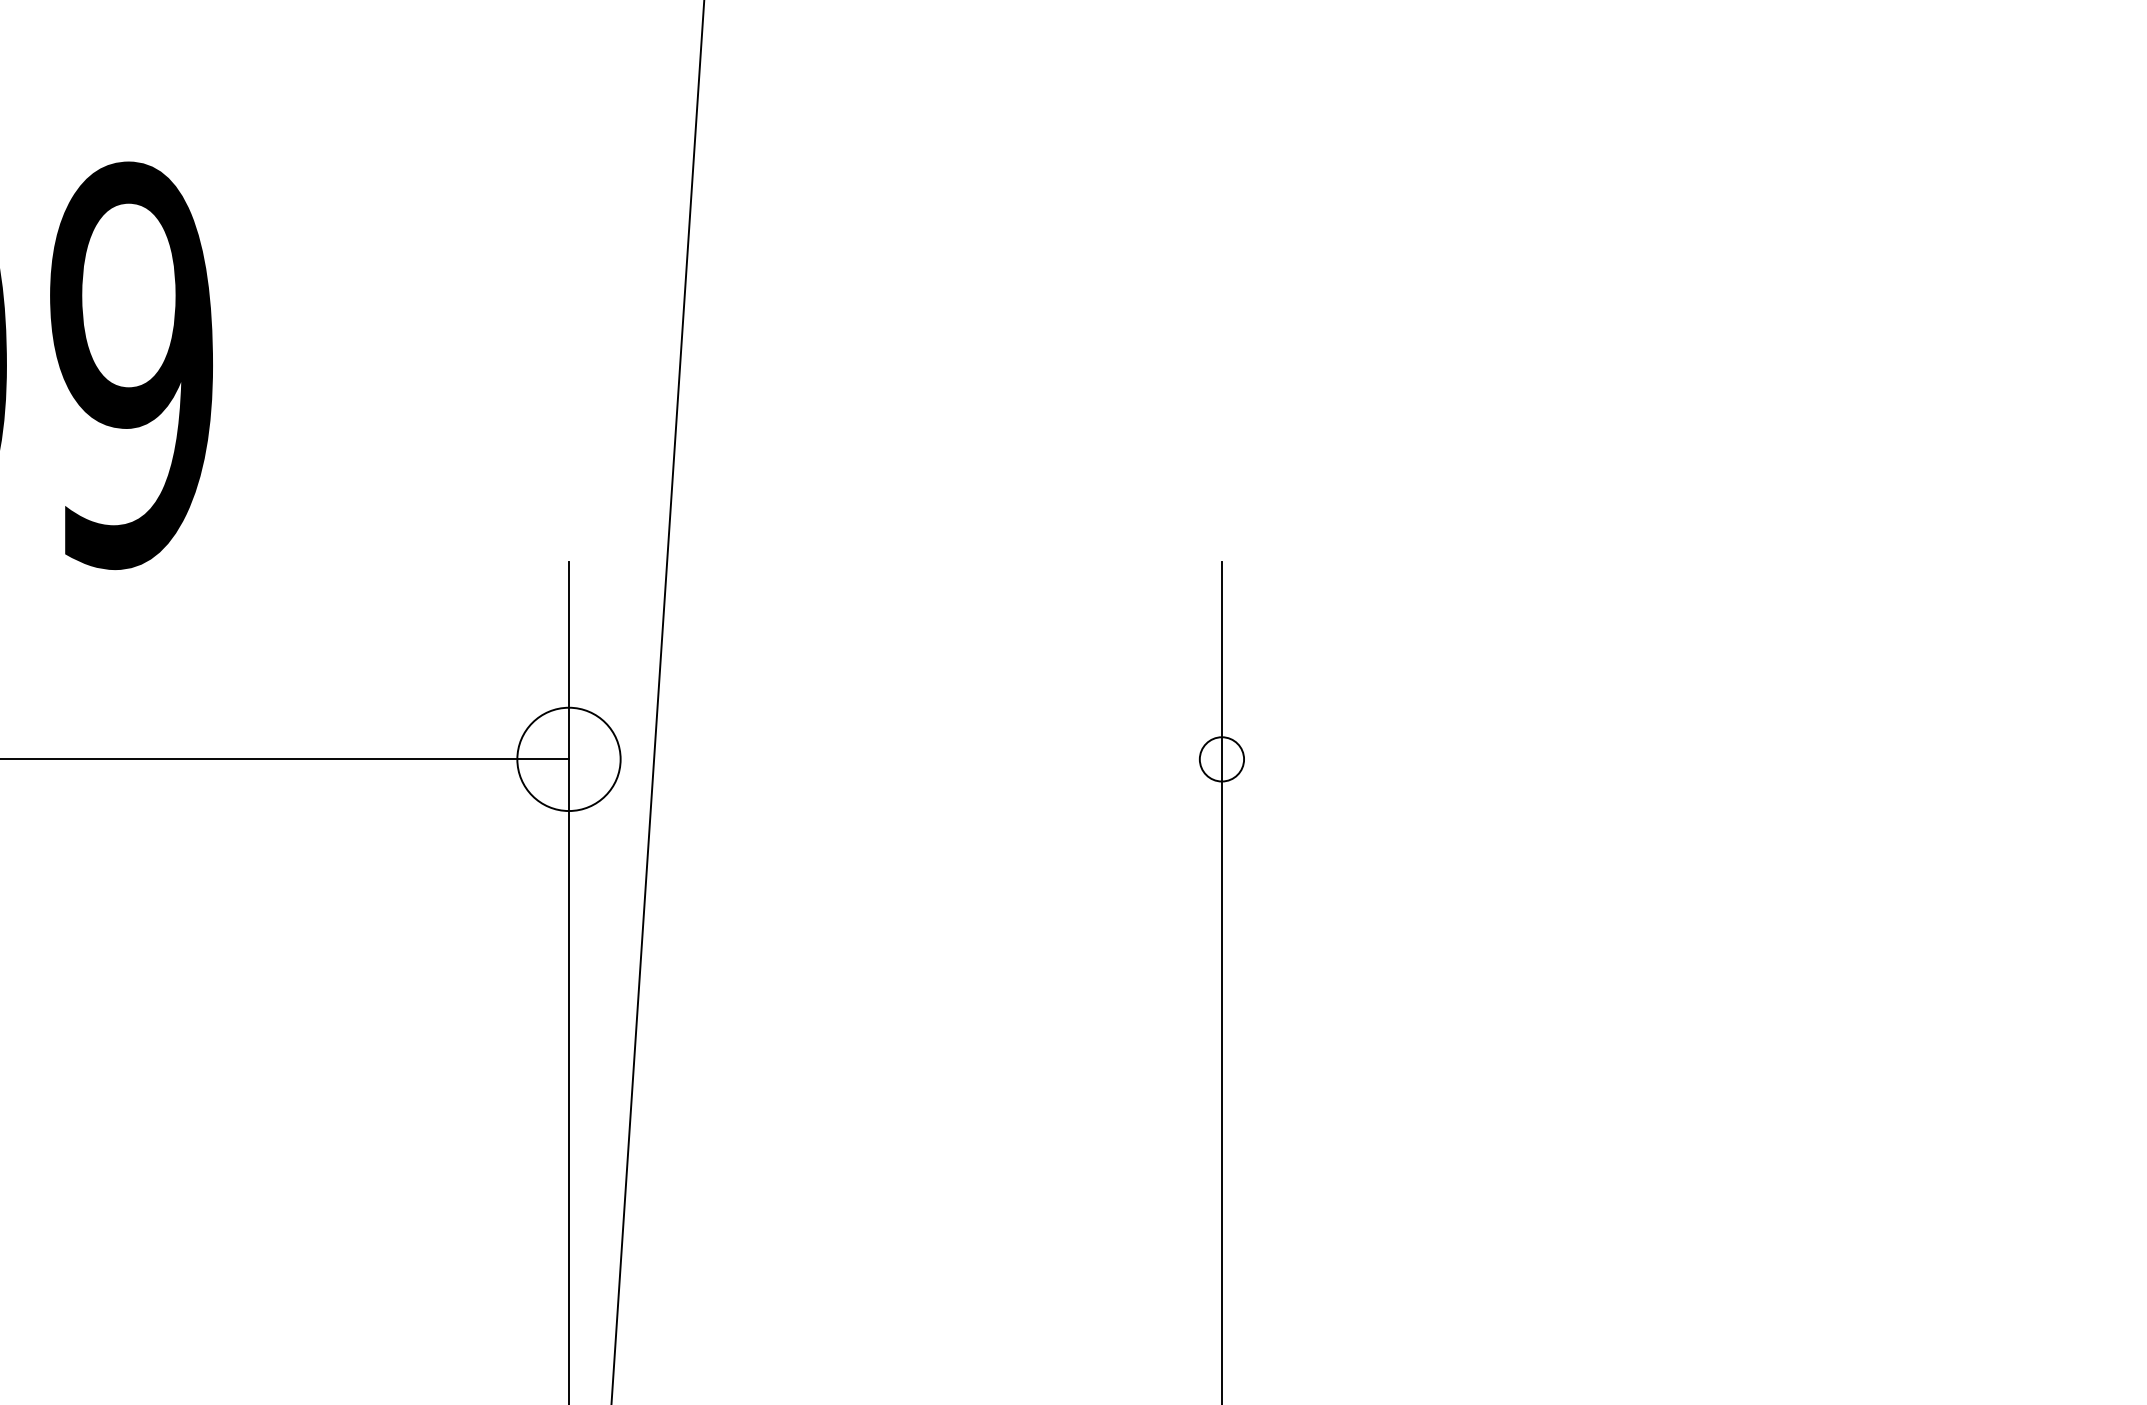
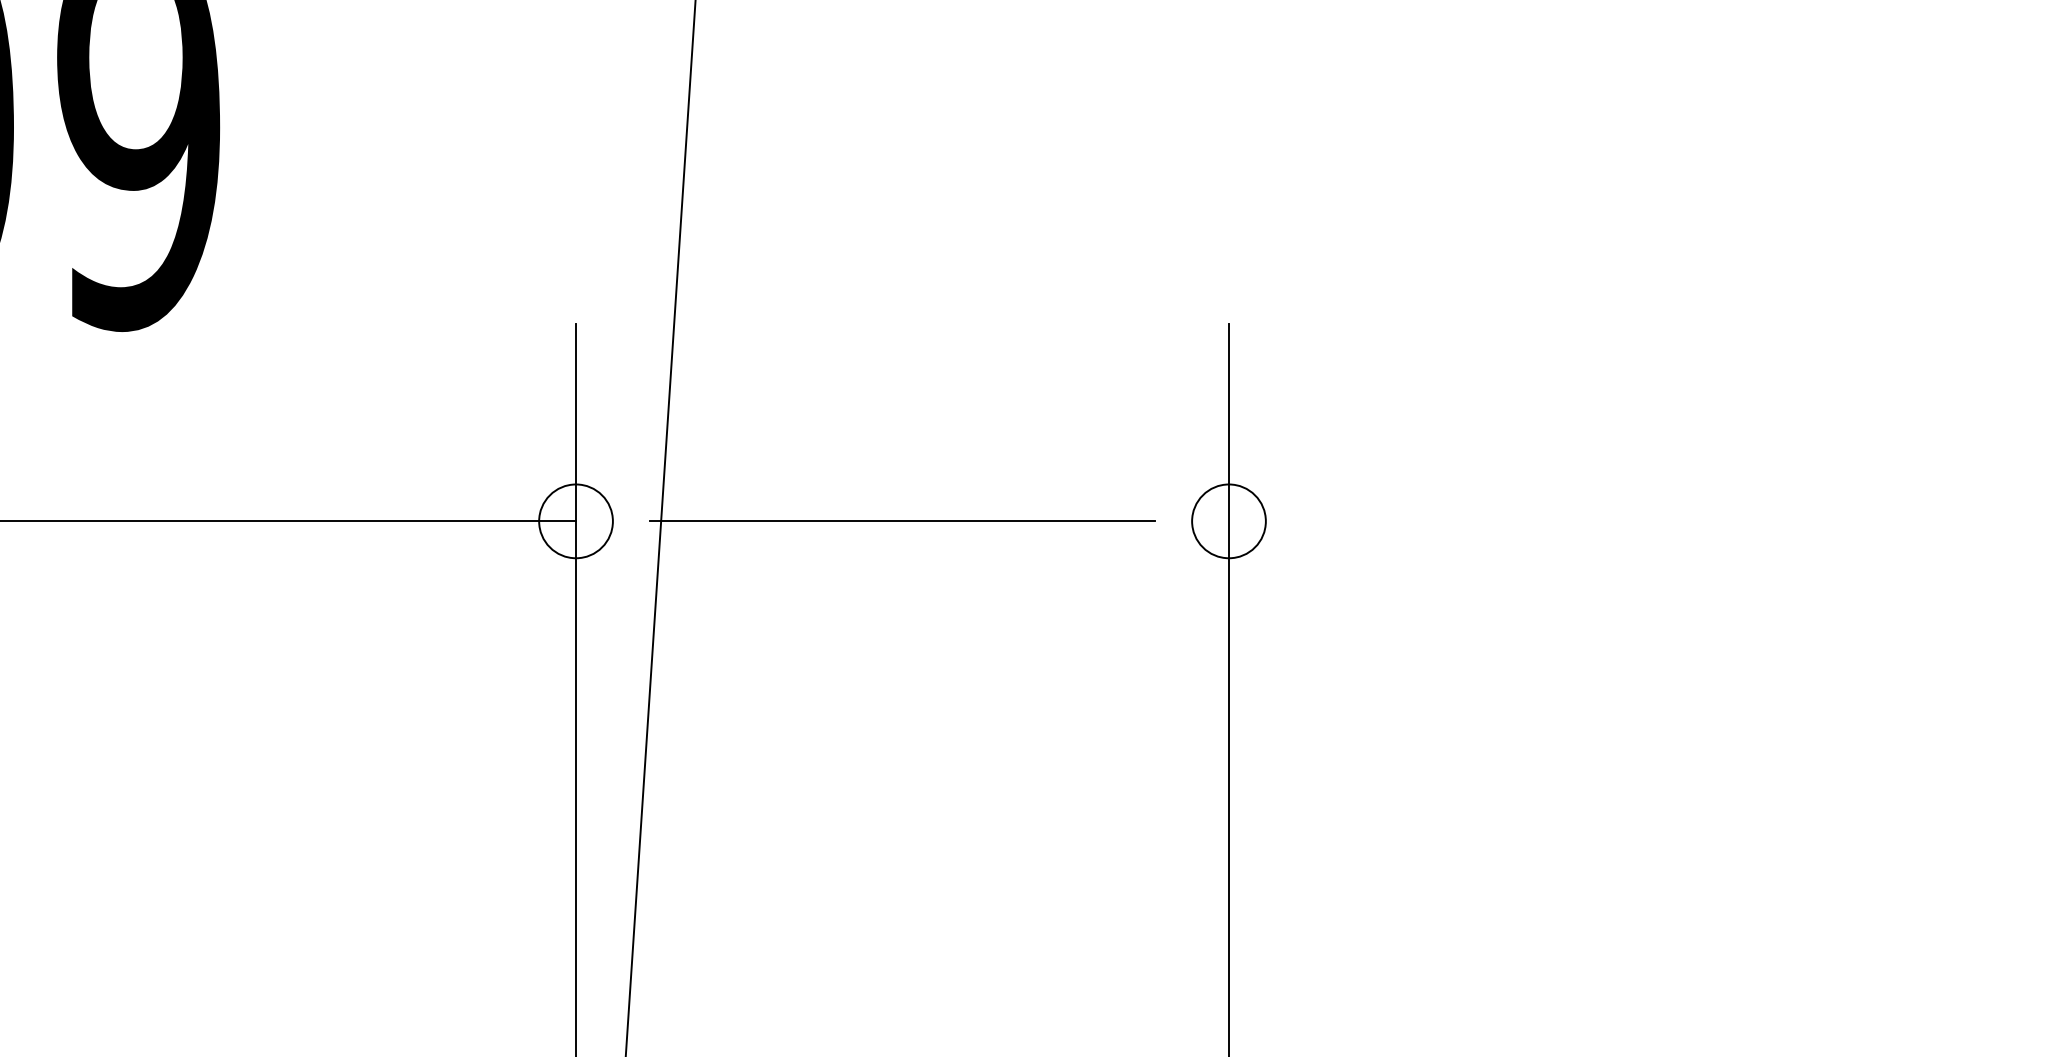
circle: (568, 759) -> (575, 521), size x0.71
line: (895, 759) -> (902, 521), added
circle: (1221, 759) -> (1228, 521), size x1.67

